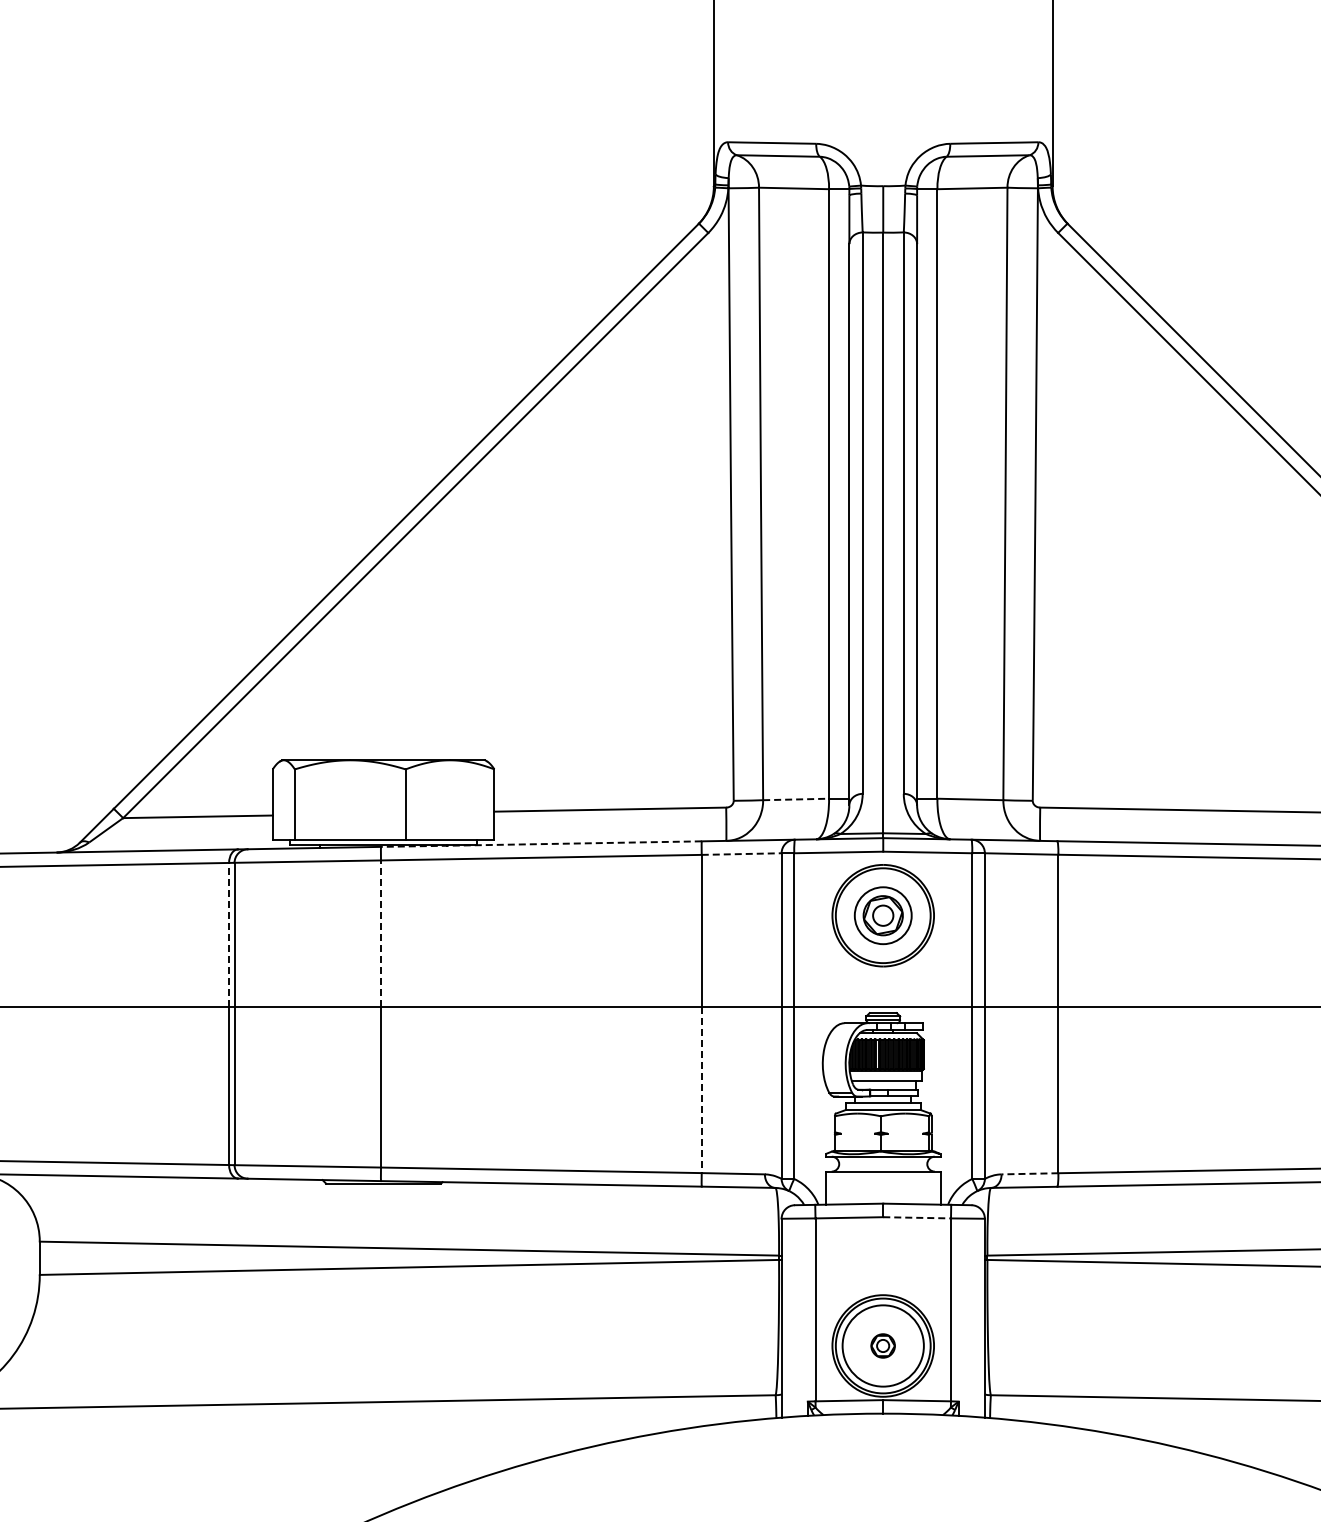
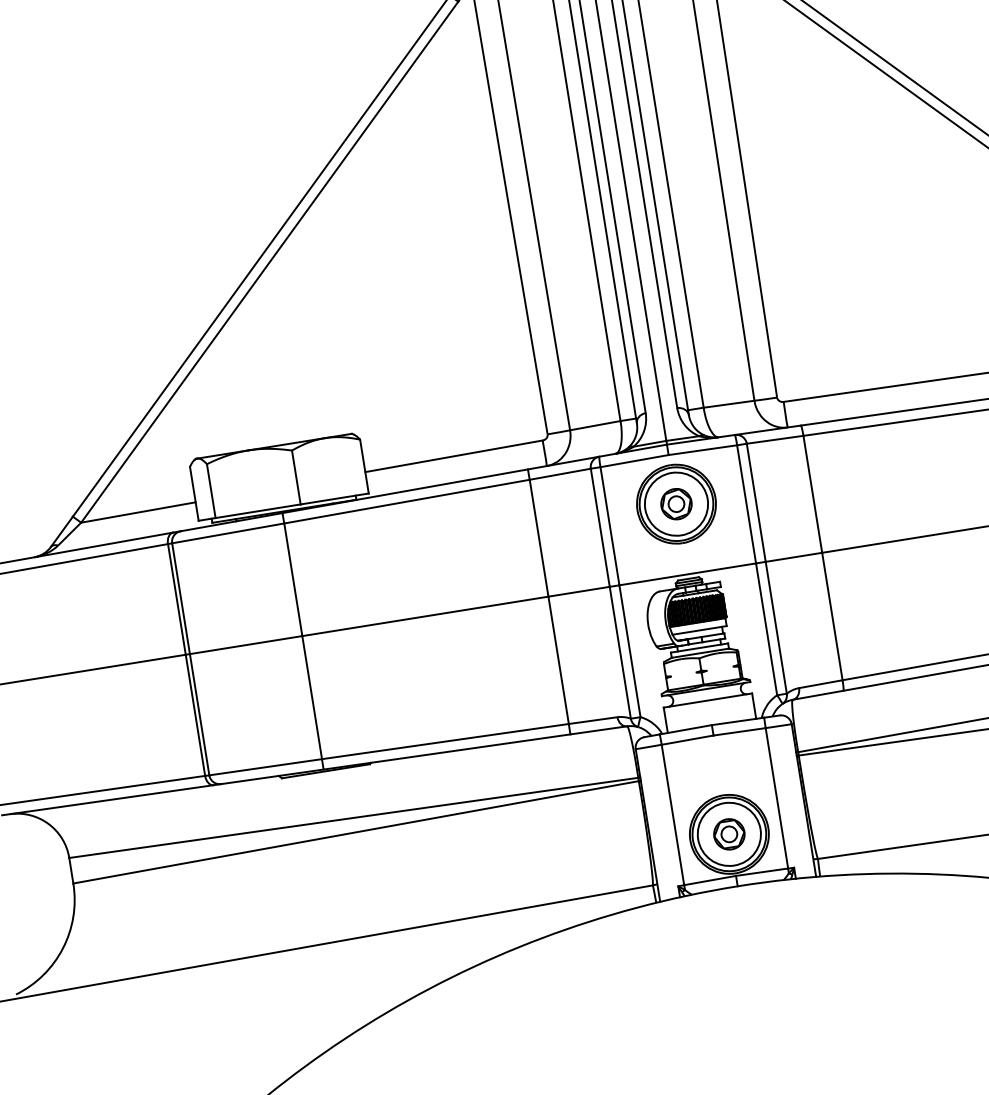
line: (796, 799) -> (595, 425), dashed -> solid
line: (540, 844) -> (404, 491), dashed -> solid
line: (741, 854) -> (560, 474), dashed -> solid
circle: (882, 915) -> (675, 504), size x1.43
line: (381, 933) -> (293, 579), dashed -> solid
line: (229, 934) -> (177, 598), dashed -> solid
line: (701, 1090) -> (558, 660), dashed -> solid
line: (1029, 1173) -> (820, 684), dashed -> solid
line: (917, 1217) -> (739, 731), dashed -> solid
part: (882, 1345) -> (728, 834), size x1.67

